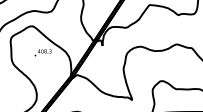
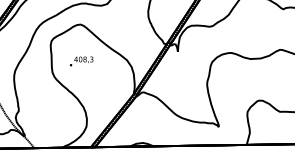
text: (43, 52) -> (81, 61), moved

